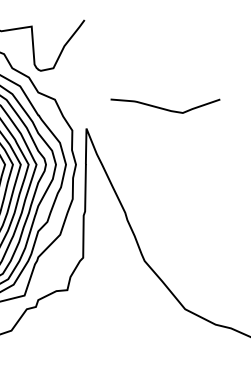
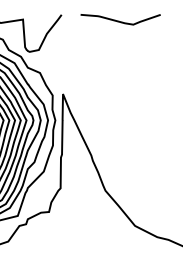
curve: (163, 107) -> (119, 20), moved

